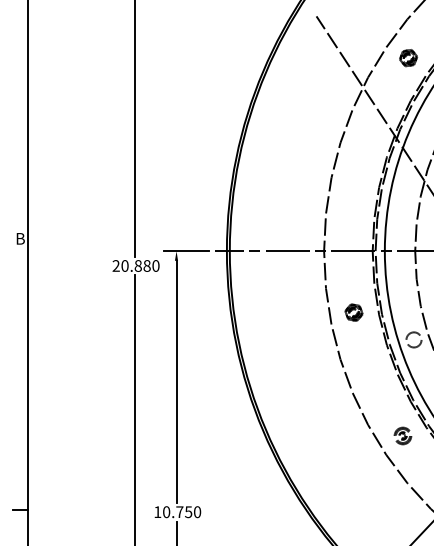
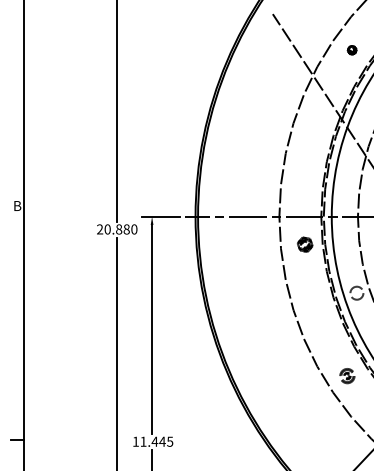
part: (408, 58) -> (352, 50), size x0.6
part: (353, 312) -> (304, 244), moved
text: (182, 512) -> (157, 442), 10.750 -> 11.445

